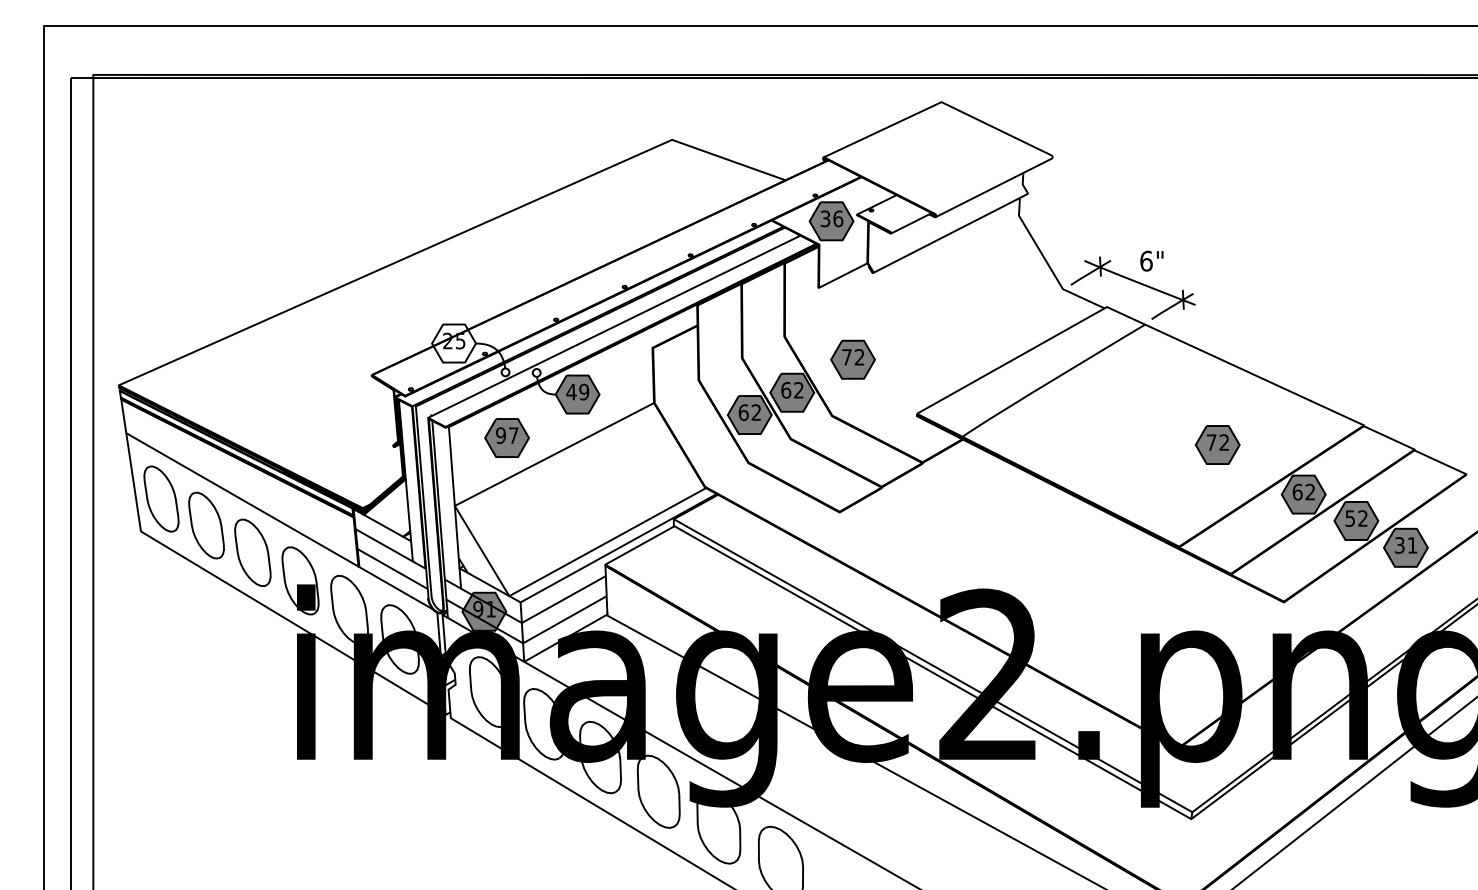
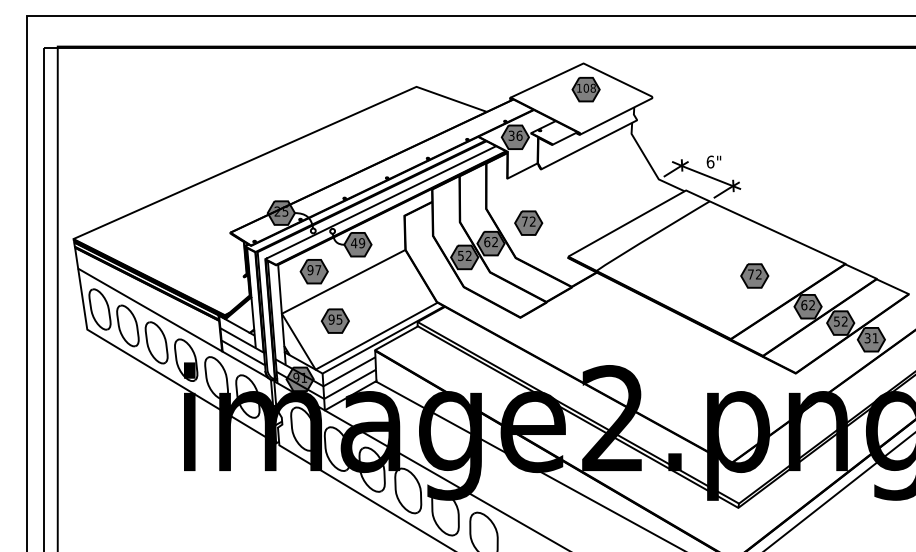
part: (944, 144) -> (585, 89), added
fill: (452, 342) -> (280, 212), added
text: (743, 411) -> (460, 255), 62 -> 52
part: (539, 516) -> (334, 320), added

